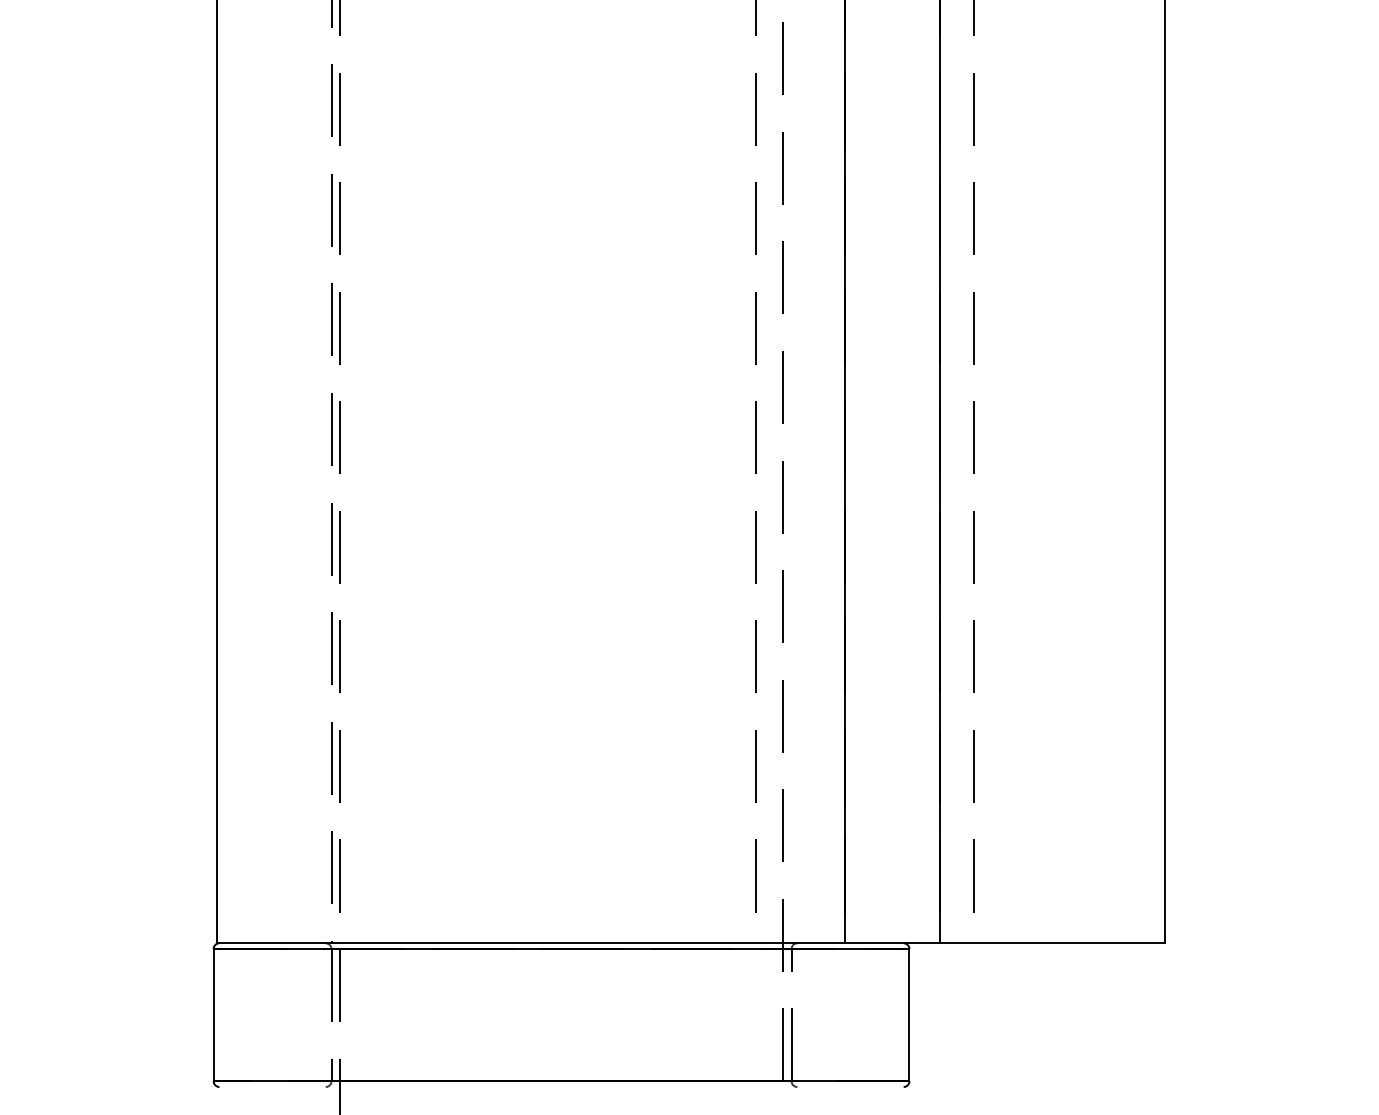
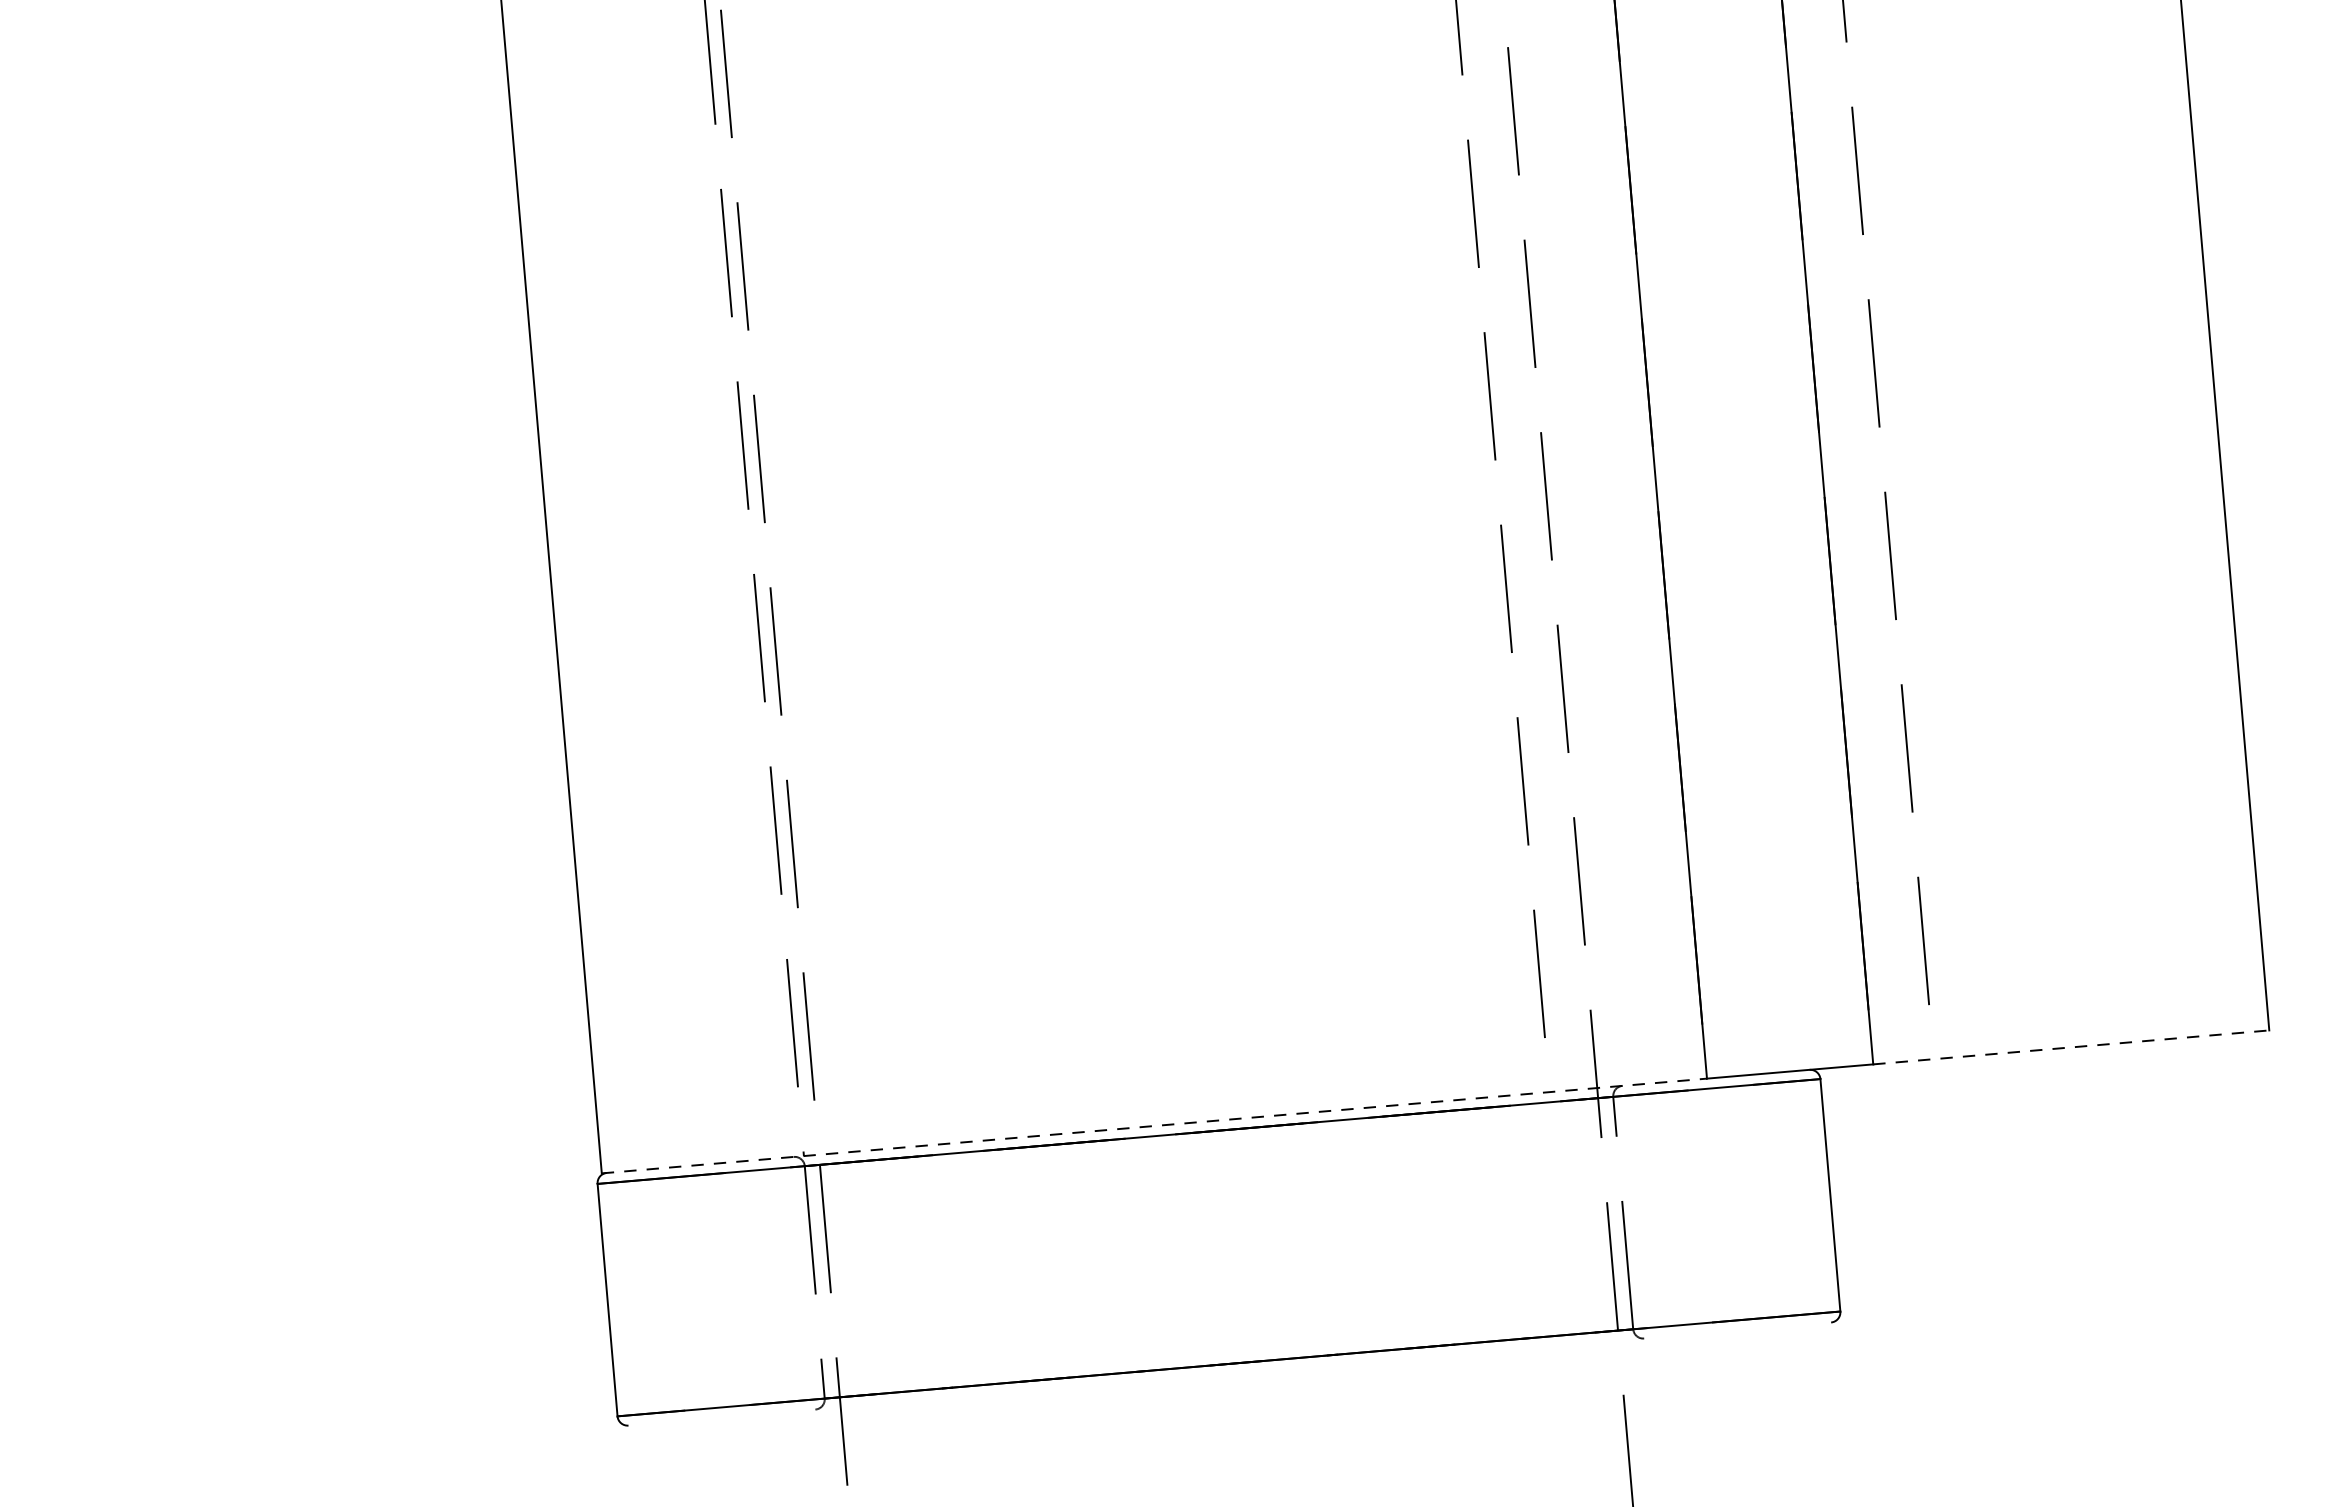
line: (531, 943) -> (1155, 1126), solid -> dashed
line: (1052, 943) -> (2071, 1047), solid -> dashed

